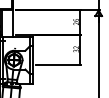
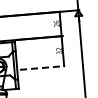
line: (58, 64) -> (42, 67), solid -> dashed

